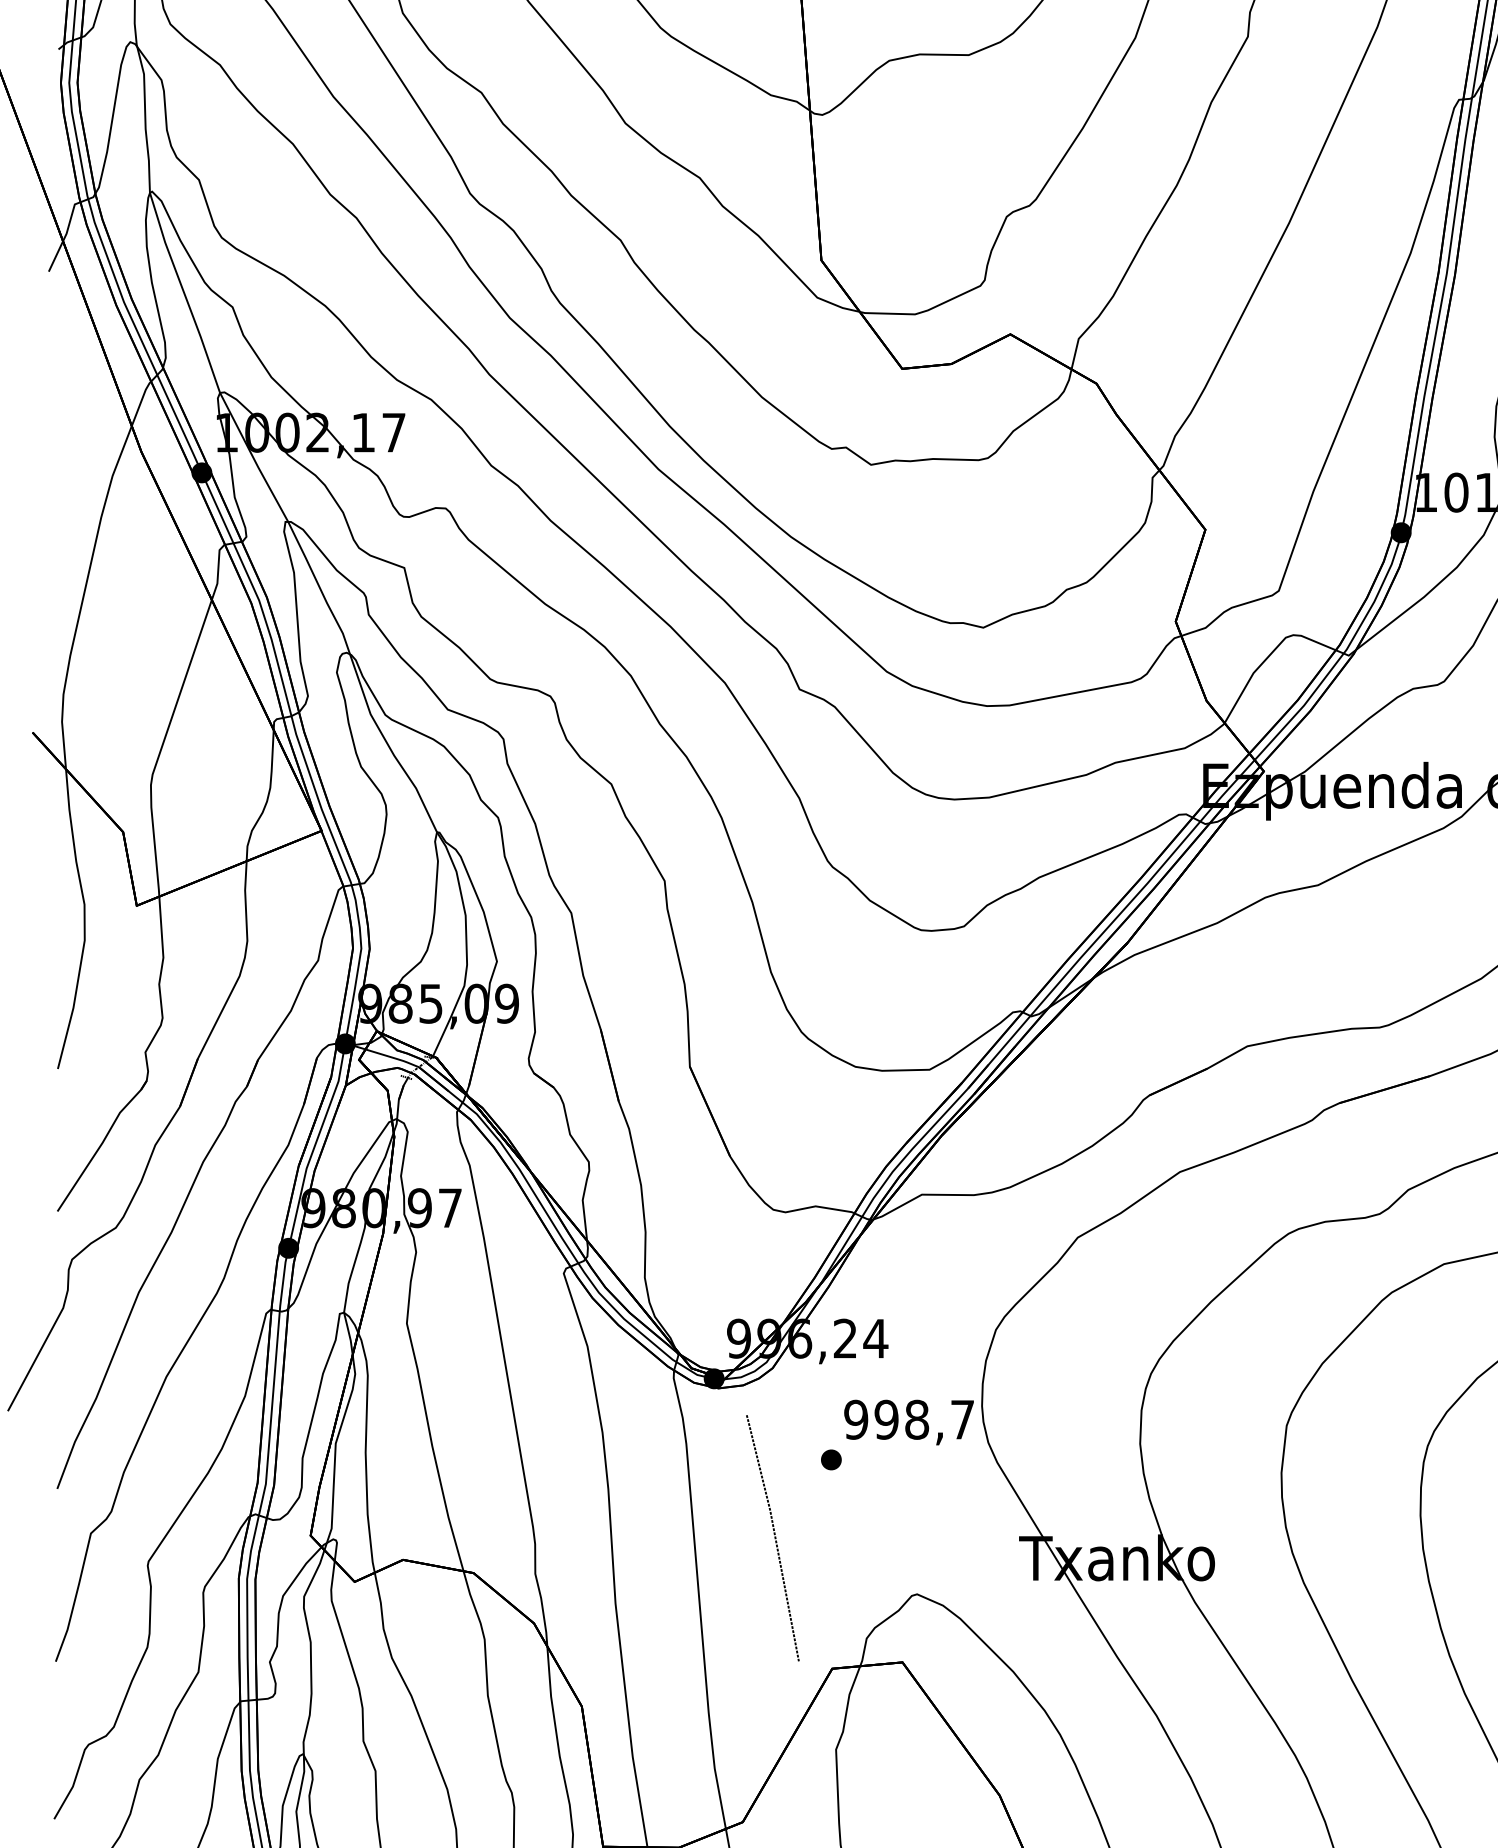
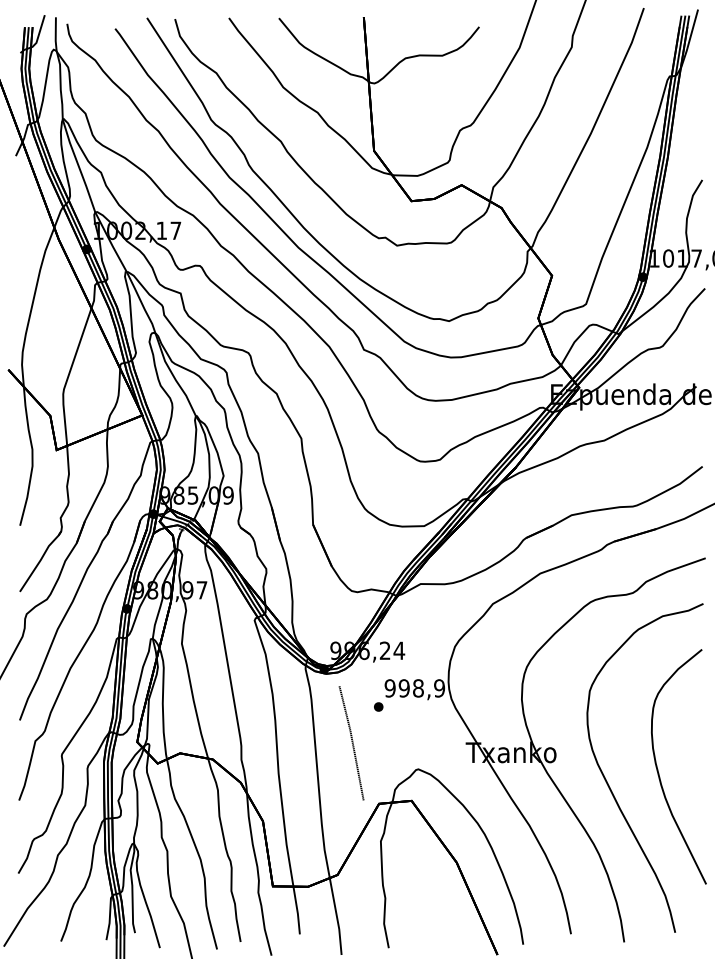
text: (962, 1419) -> (439, 688), 998,7 -> 998,9

